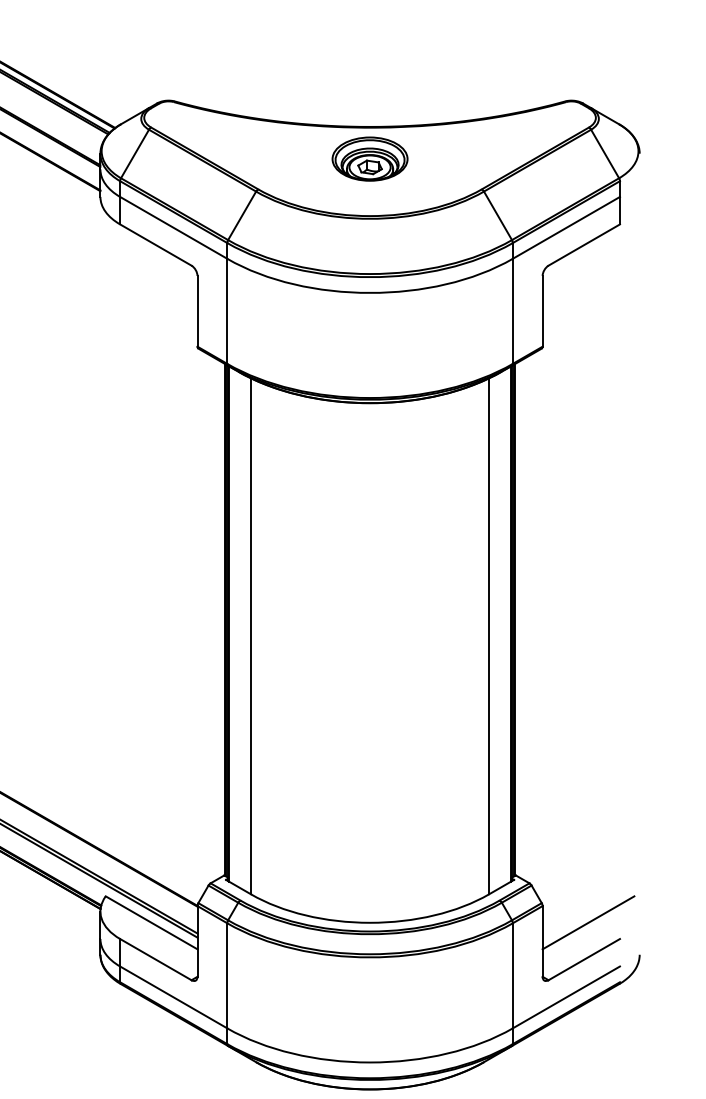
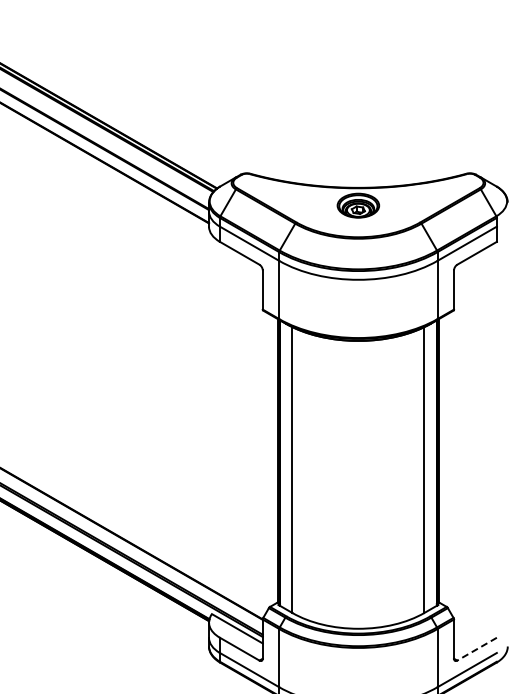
line: (588, 922) -> (479, 628), removed
line: (585, 960) -> (477, 649), solid -> dashed

